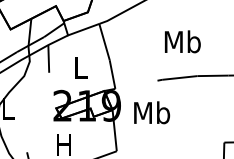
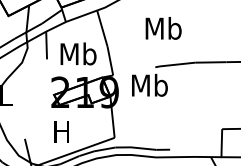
text: (182, 41) -> (163, 28), moved
text: (80, 66) -> (78, 53), L -> Mb
text: (151, 111) -> (149, 84), moved

